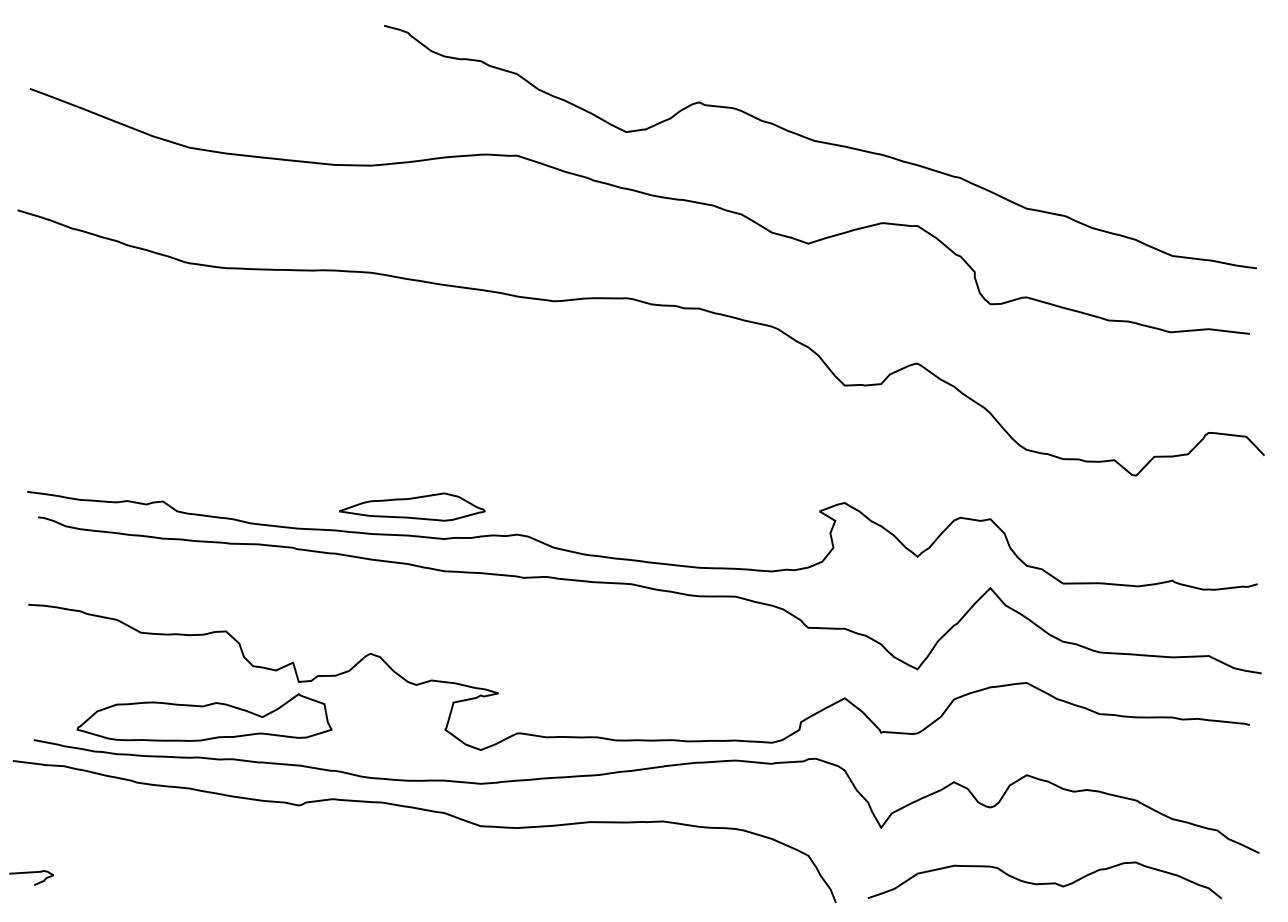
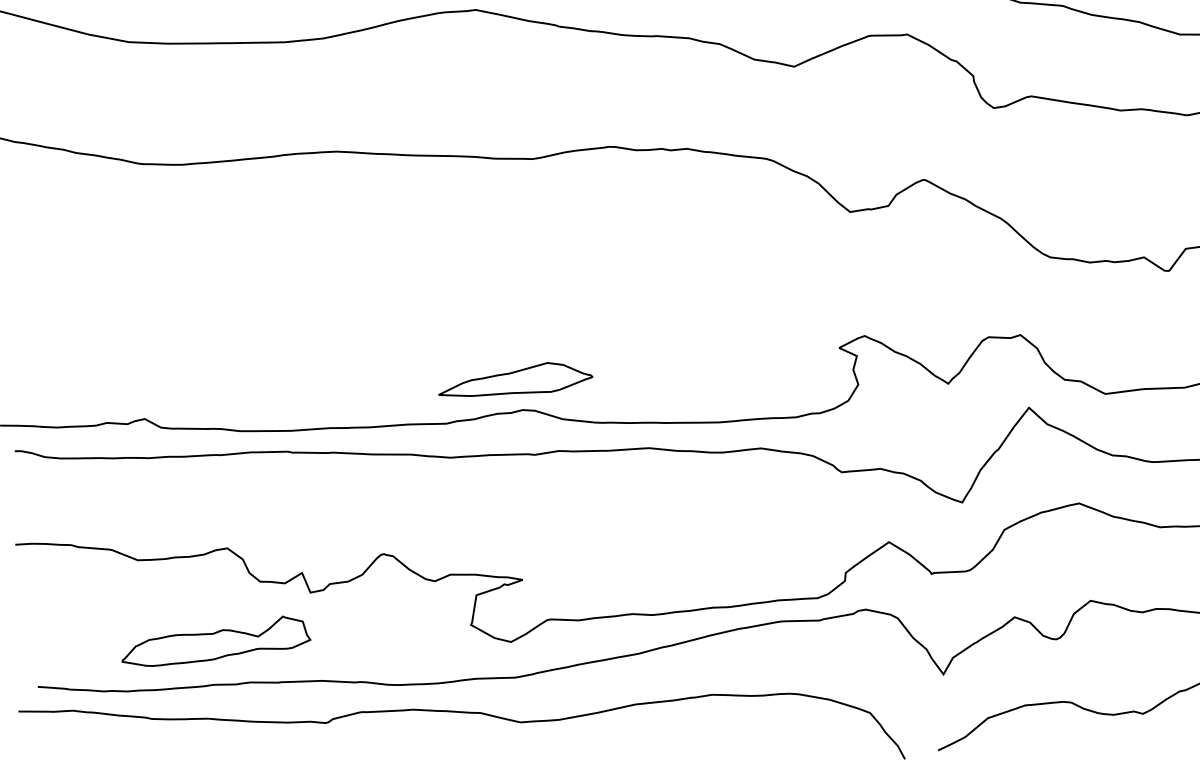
part: (412, 506) -> (515, 380), moved
part: (204, 717) -> (215, 641), size x0.7

